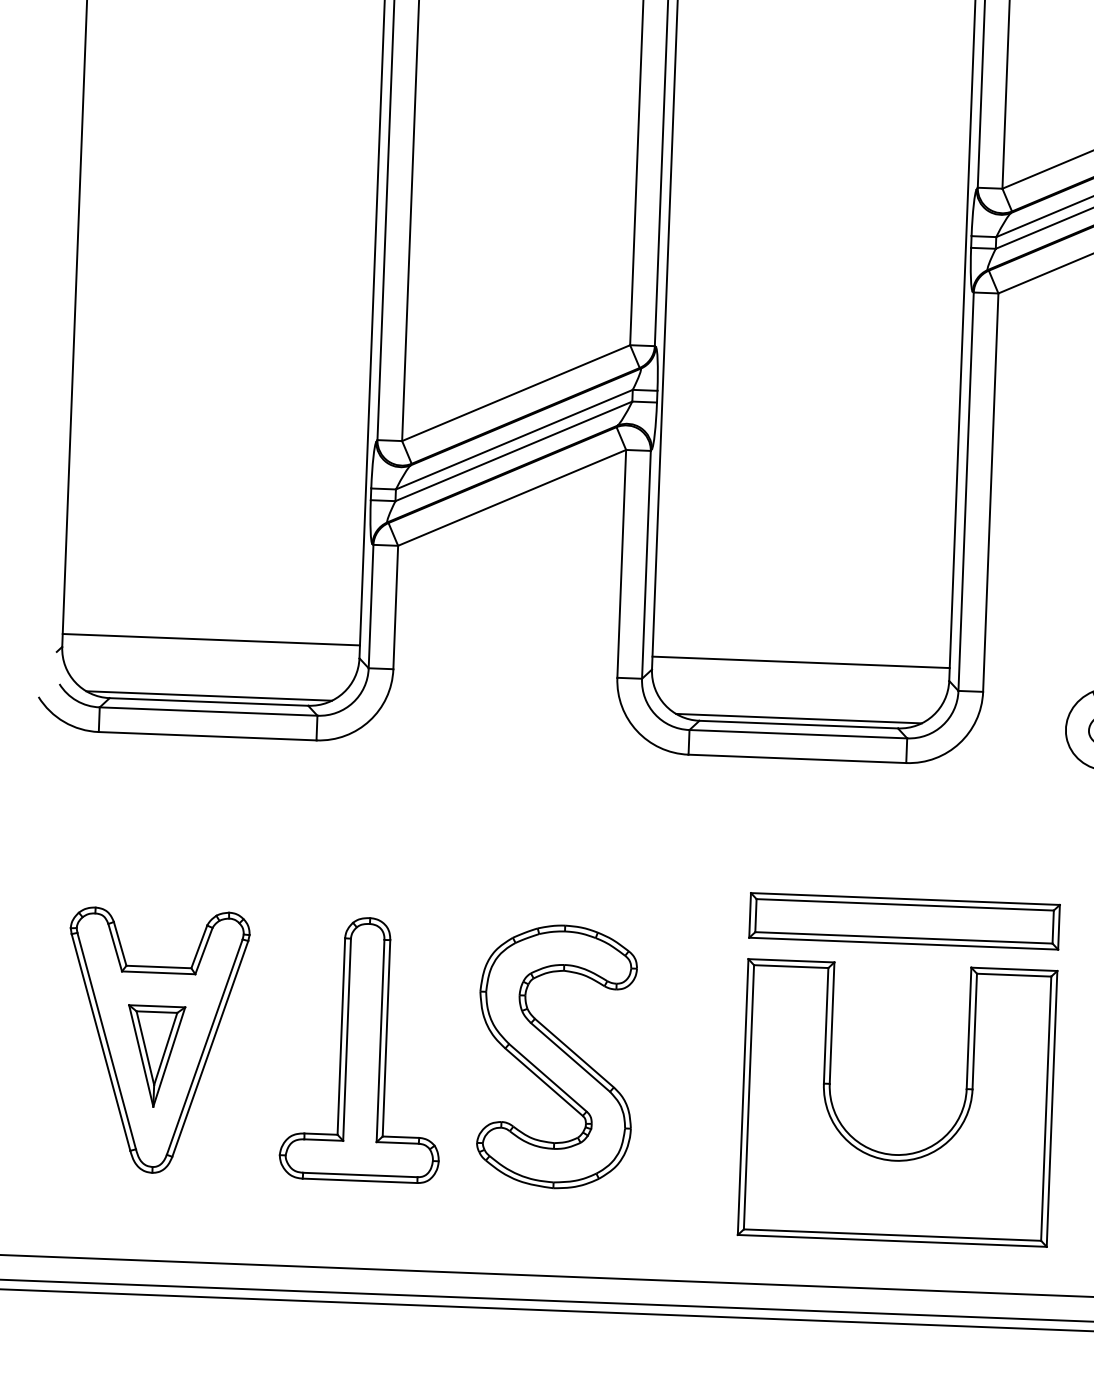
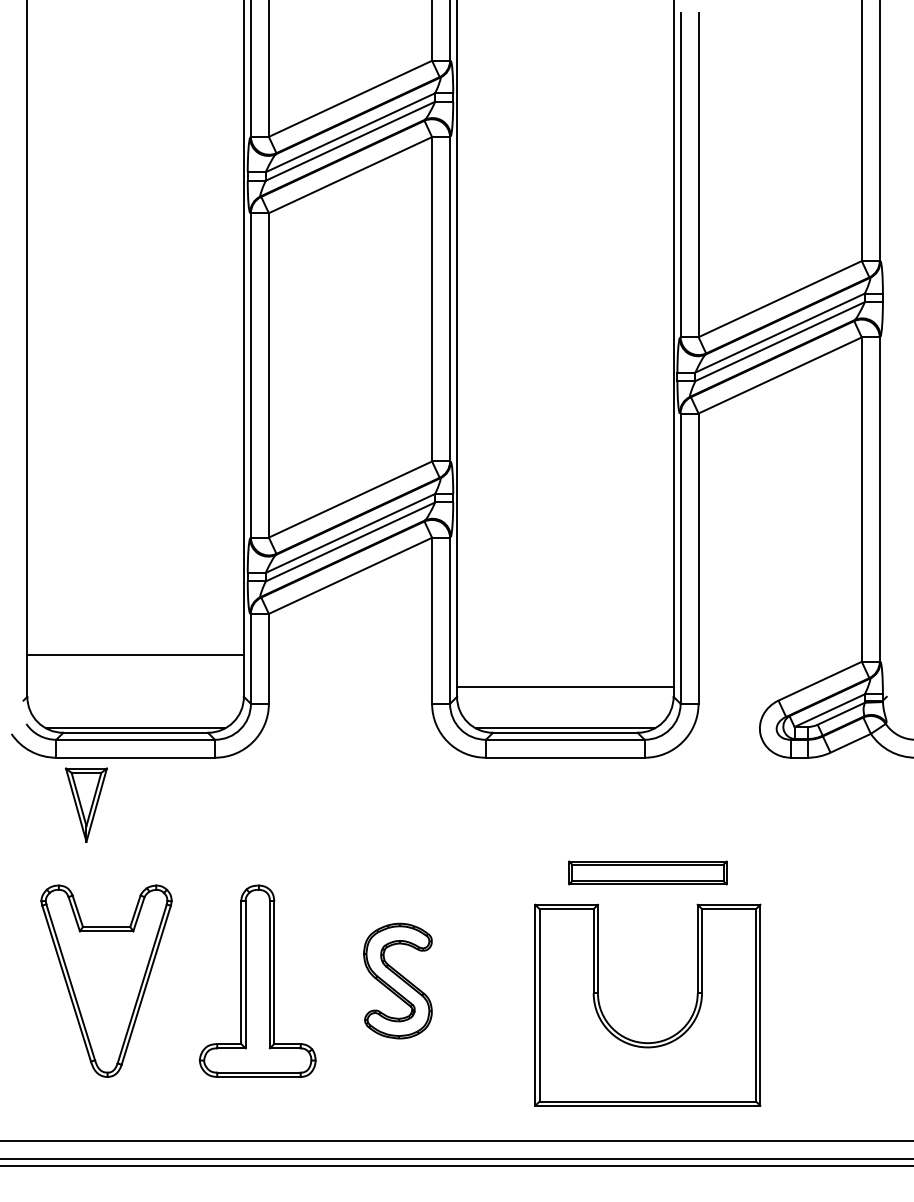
line: (211, 639) -> (135, 655), moved
part: (904, 920) -> (647, 872), size x0.7
part: (155, 1055) -> (86, 804), moved
part: (555, 1055) -> (397, 980), size x0.6

